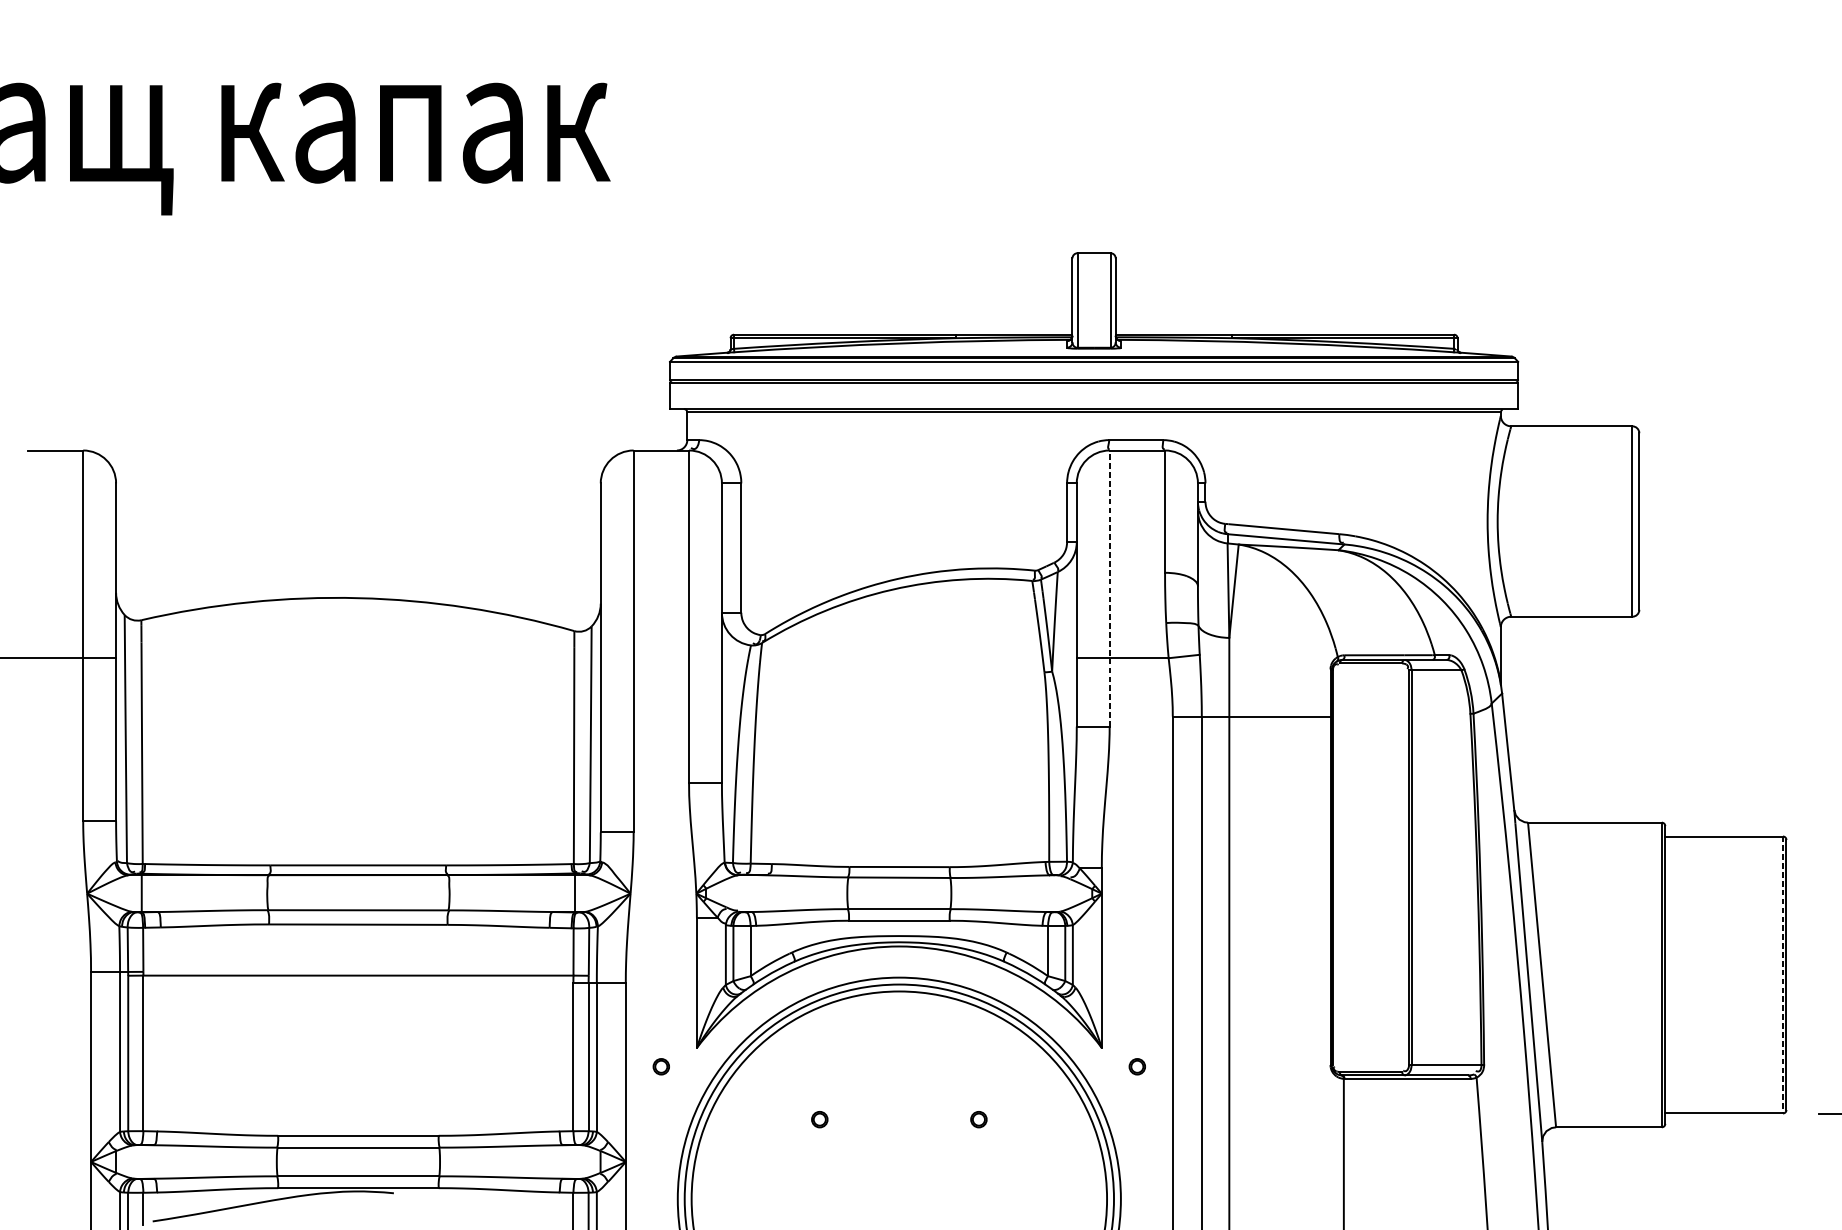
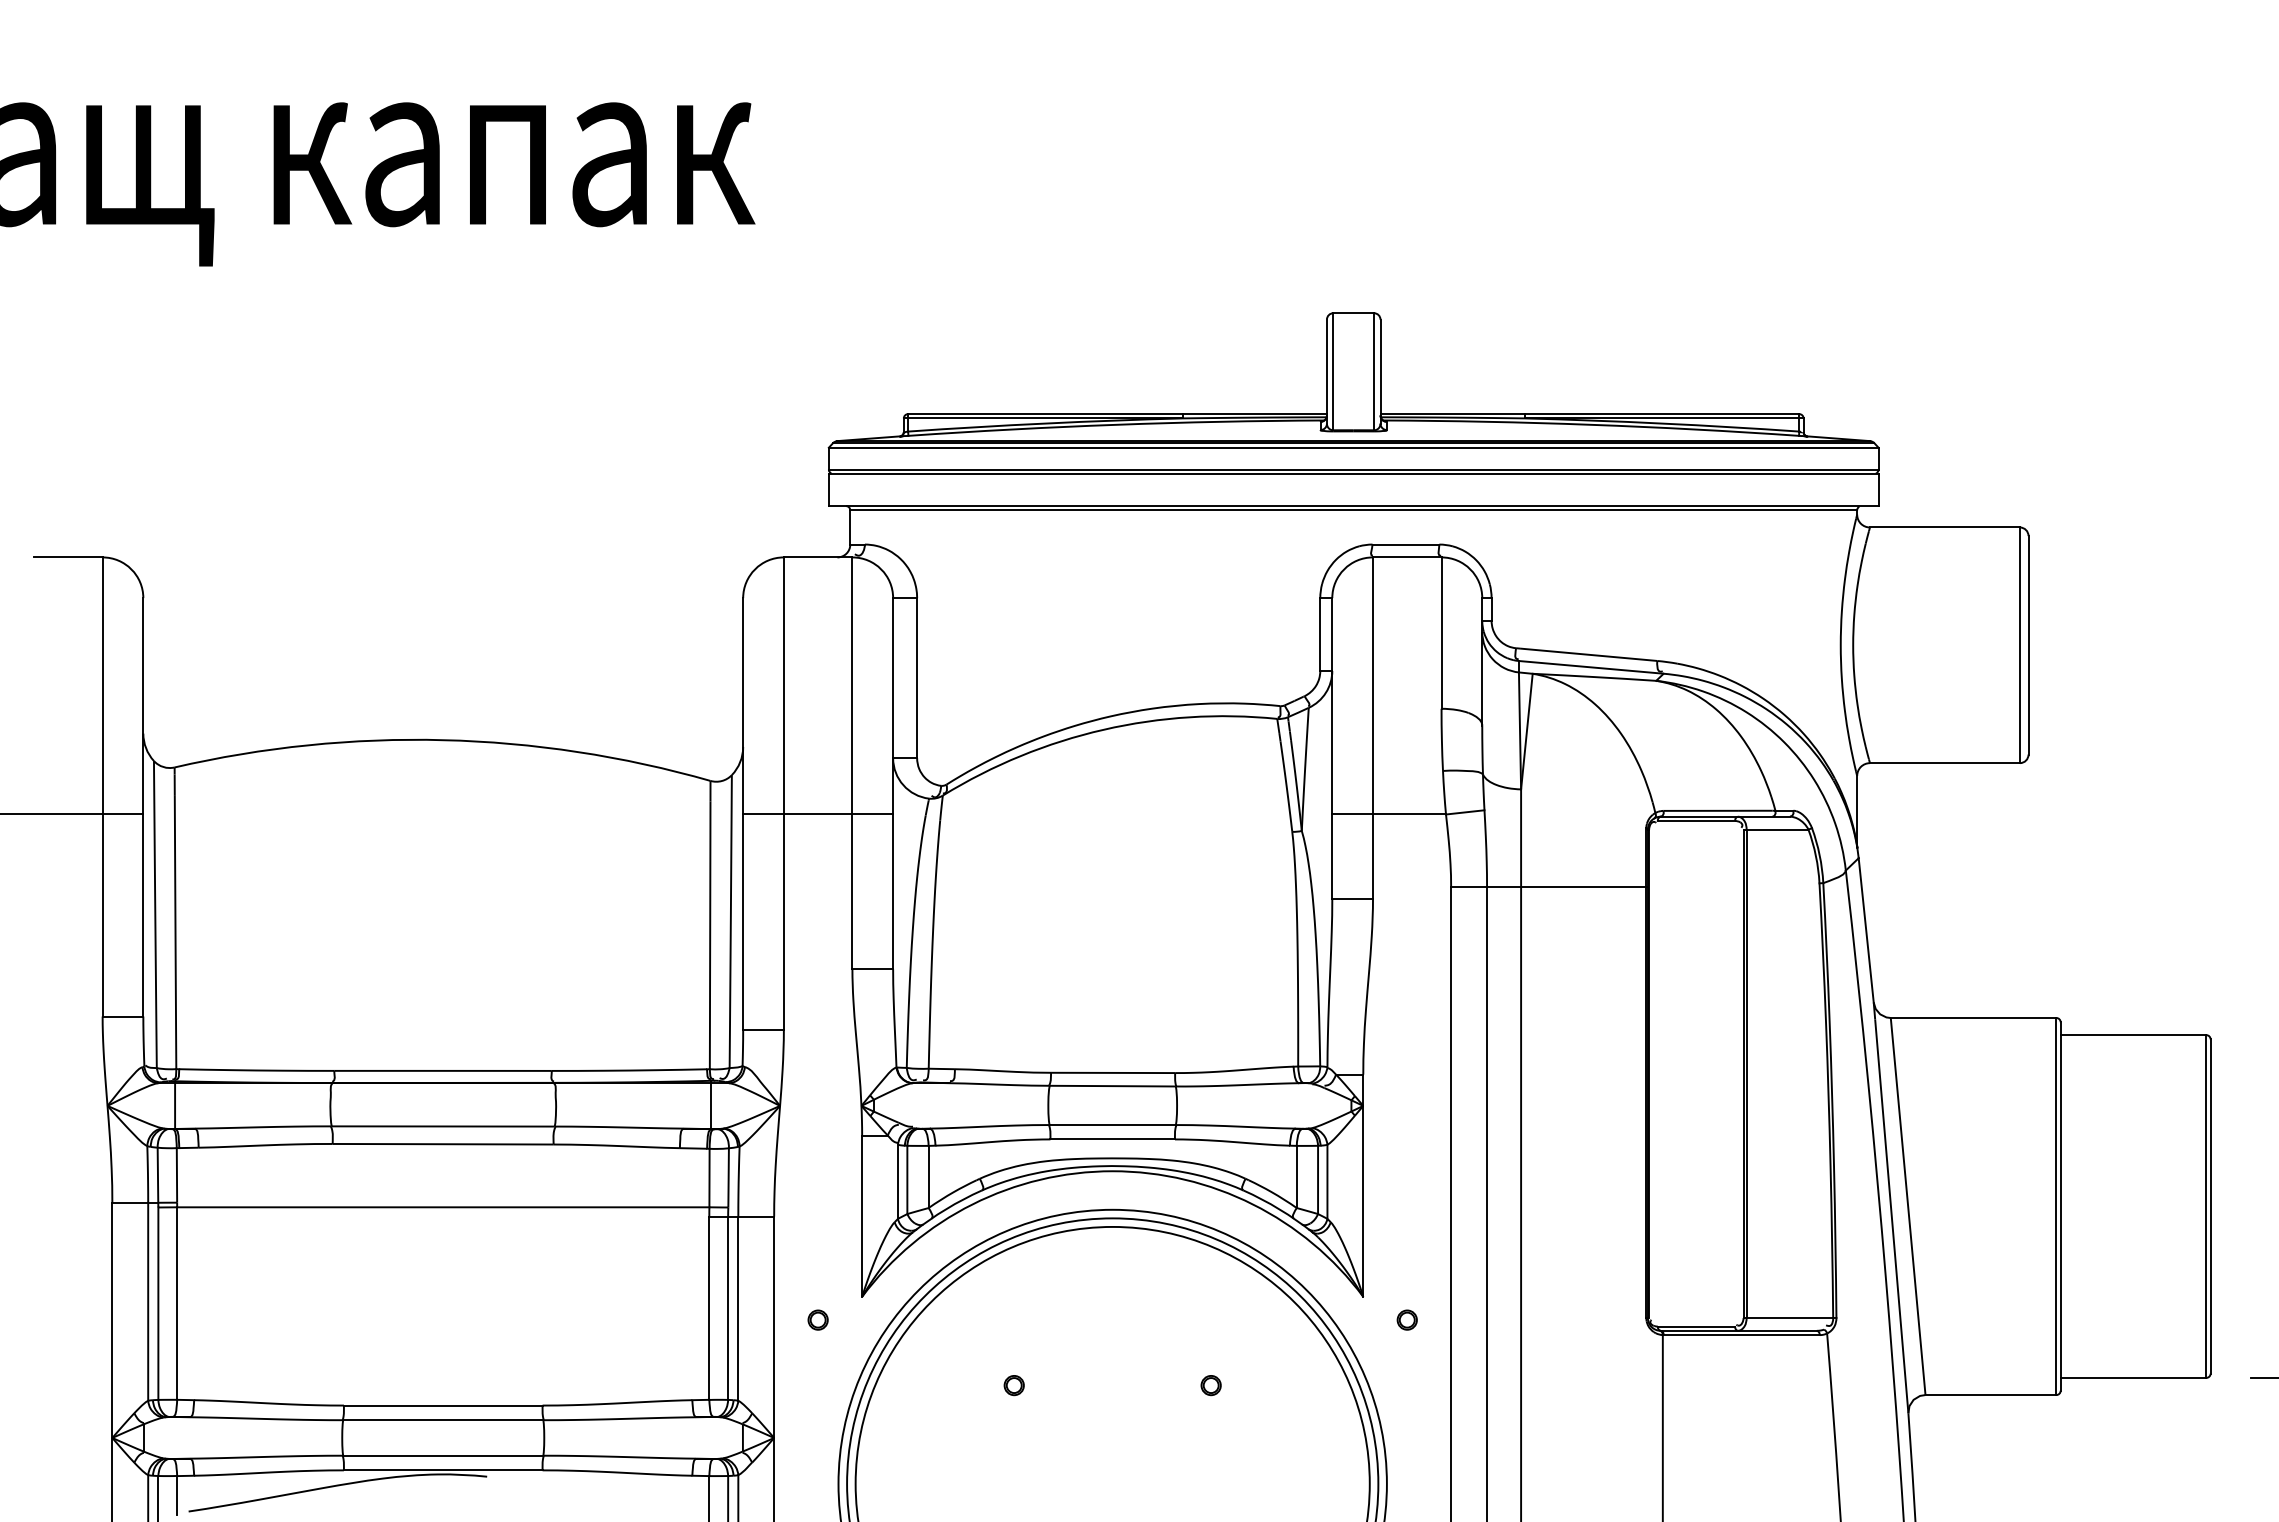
line: (1110, 588) -> (1373, 728), dashed -> solid
line: (661, 658) -> (818, 814), added
line: (1783, 975) -> (2206, 1207), dashed -> solid

